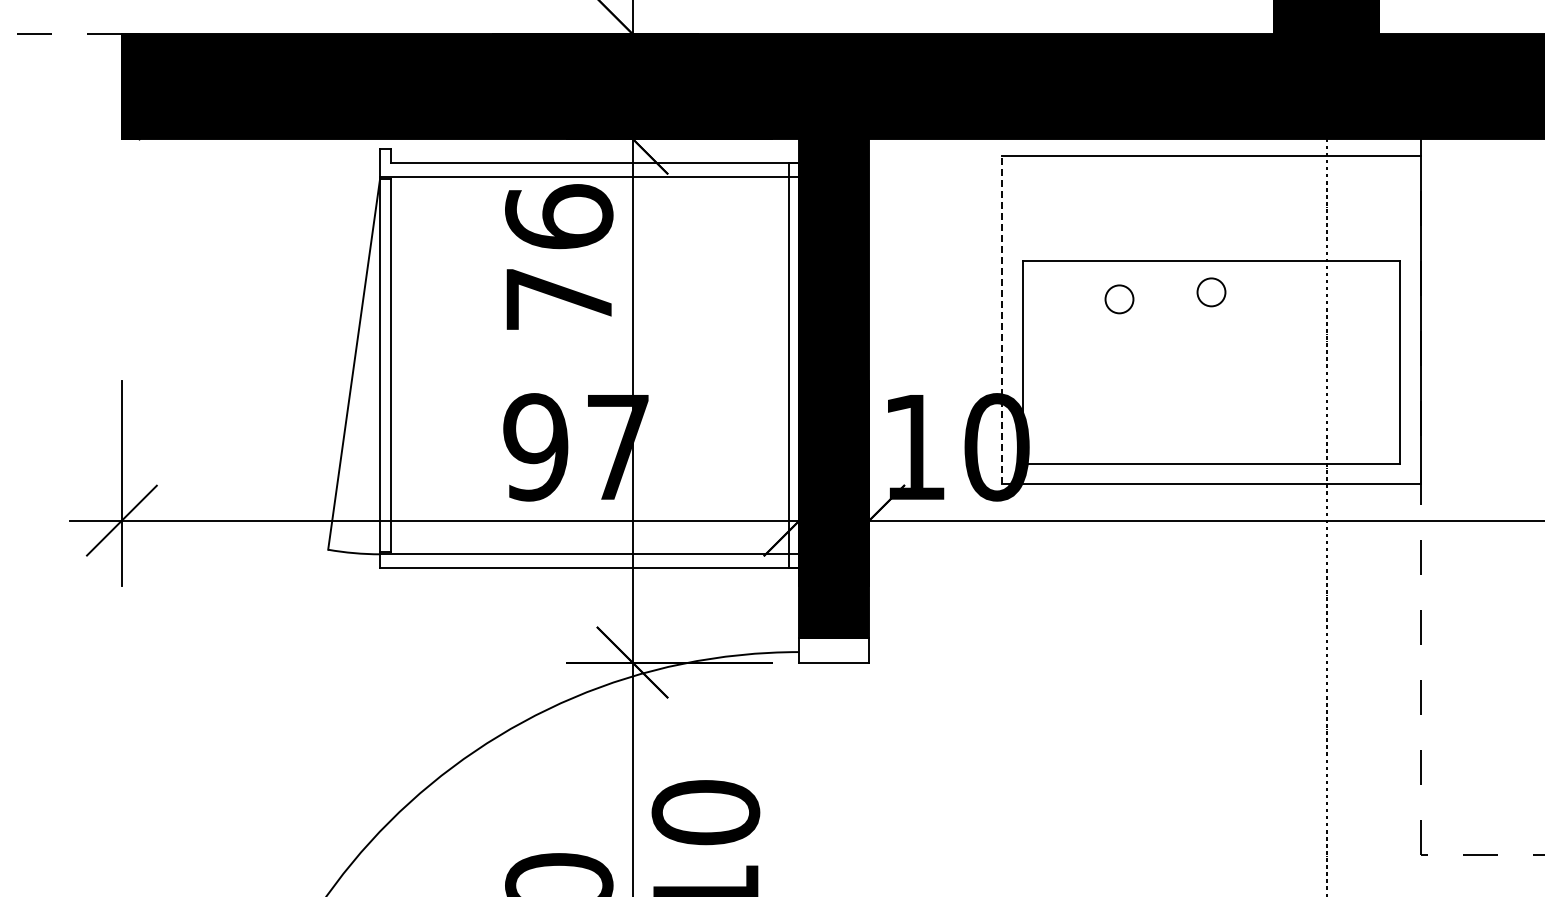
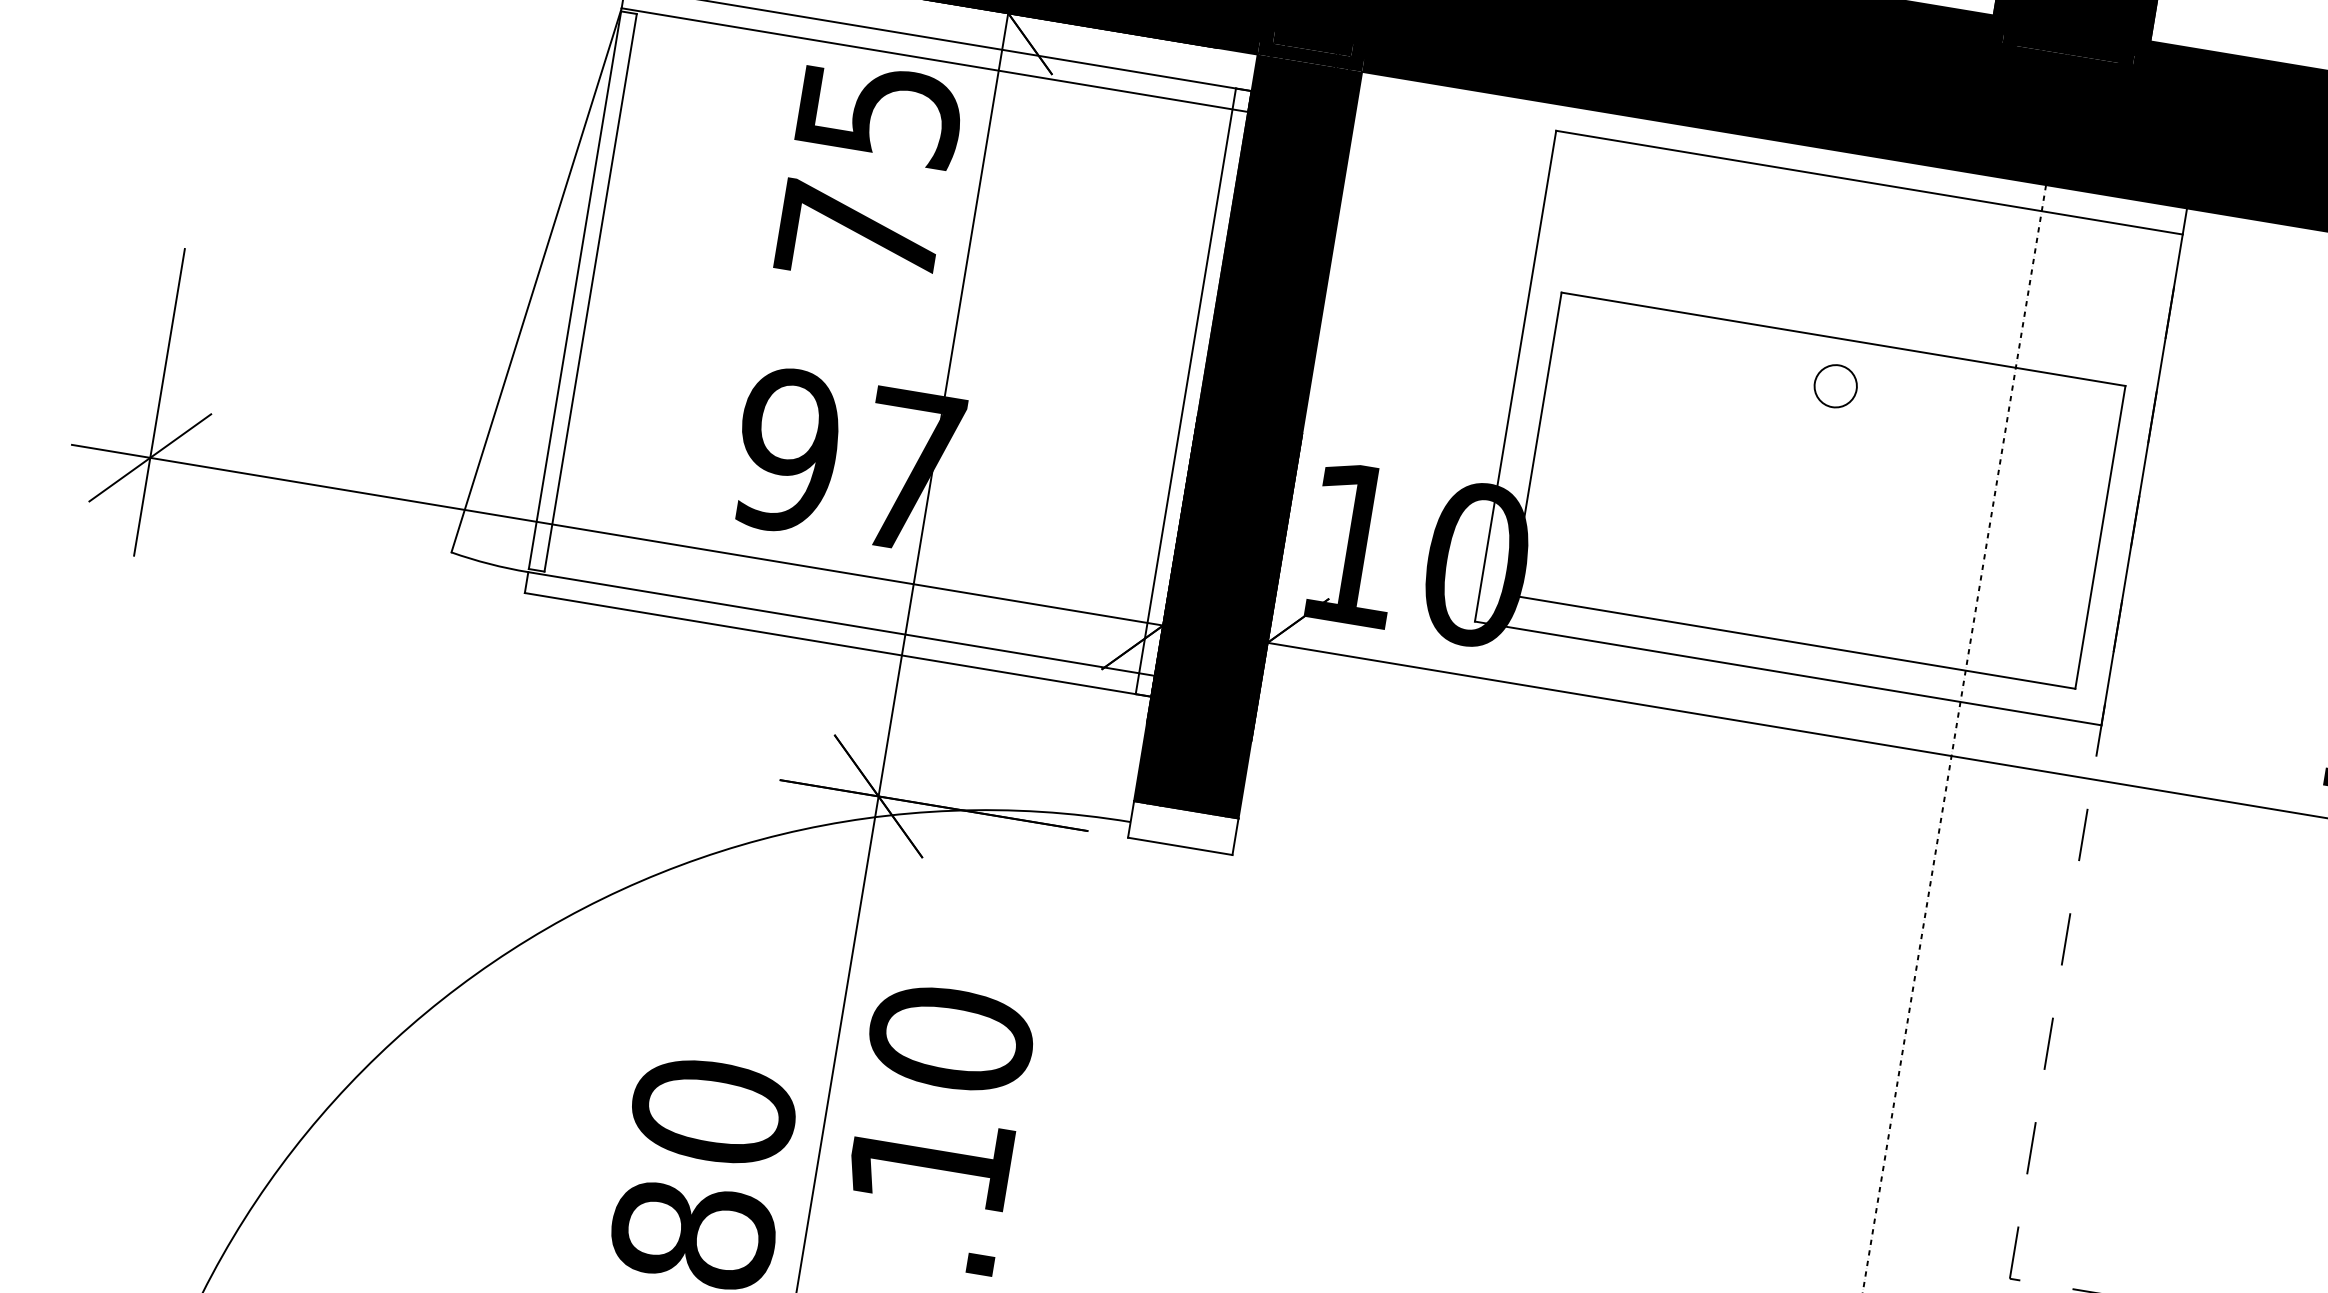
text: (559, 216) -> (879, 111), 76 -> 75
circle: (1119, 299) -> (1696, 374), removed
line: (1001, 319) -> (1515, 374), dashed -> solid

